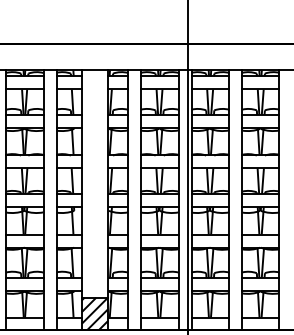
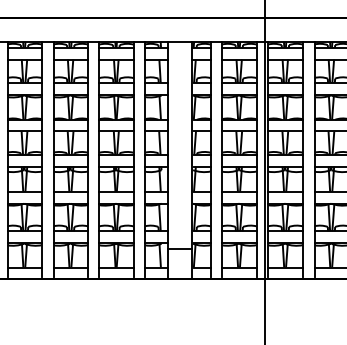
hatch: (95, 313) -> (180, 263), removed

